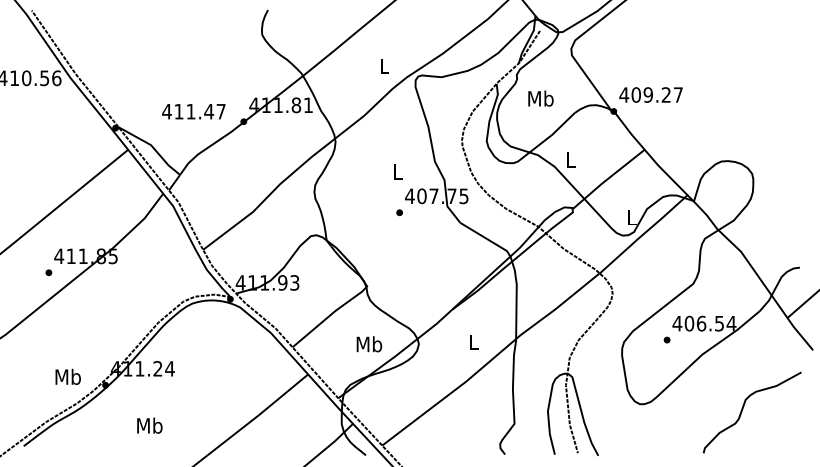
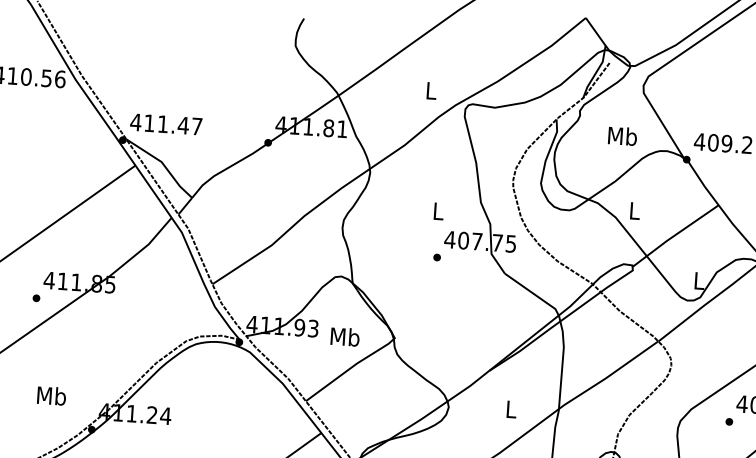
text: (540, 98) -> (622, 136), moved
text: (193, 111) -> (165, 124), moved
text: (369, 344) -> (345, 337), moved
text: (67, 376) -> (50, 395), moved

